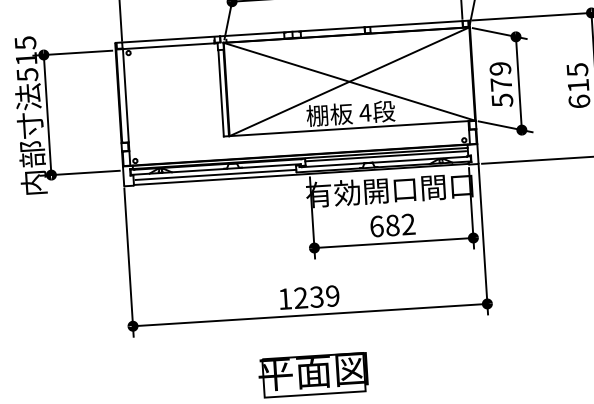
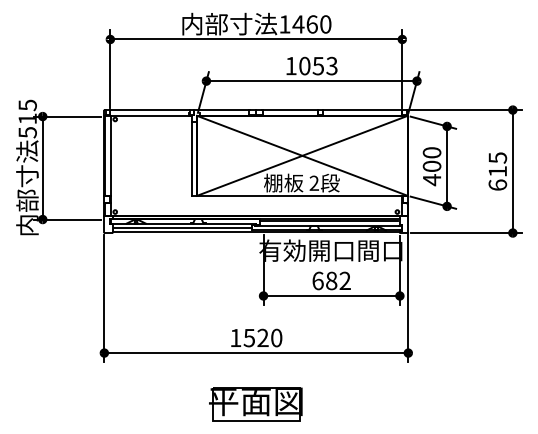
text: (500, 84) -> (431, 166), 579 -> 400
text: (365, 111) -> (314, 182), 4 -> 2
text: (316, 296) -> (262, 337), 1239 -> 1520

